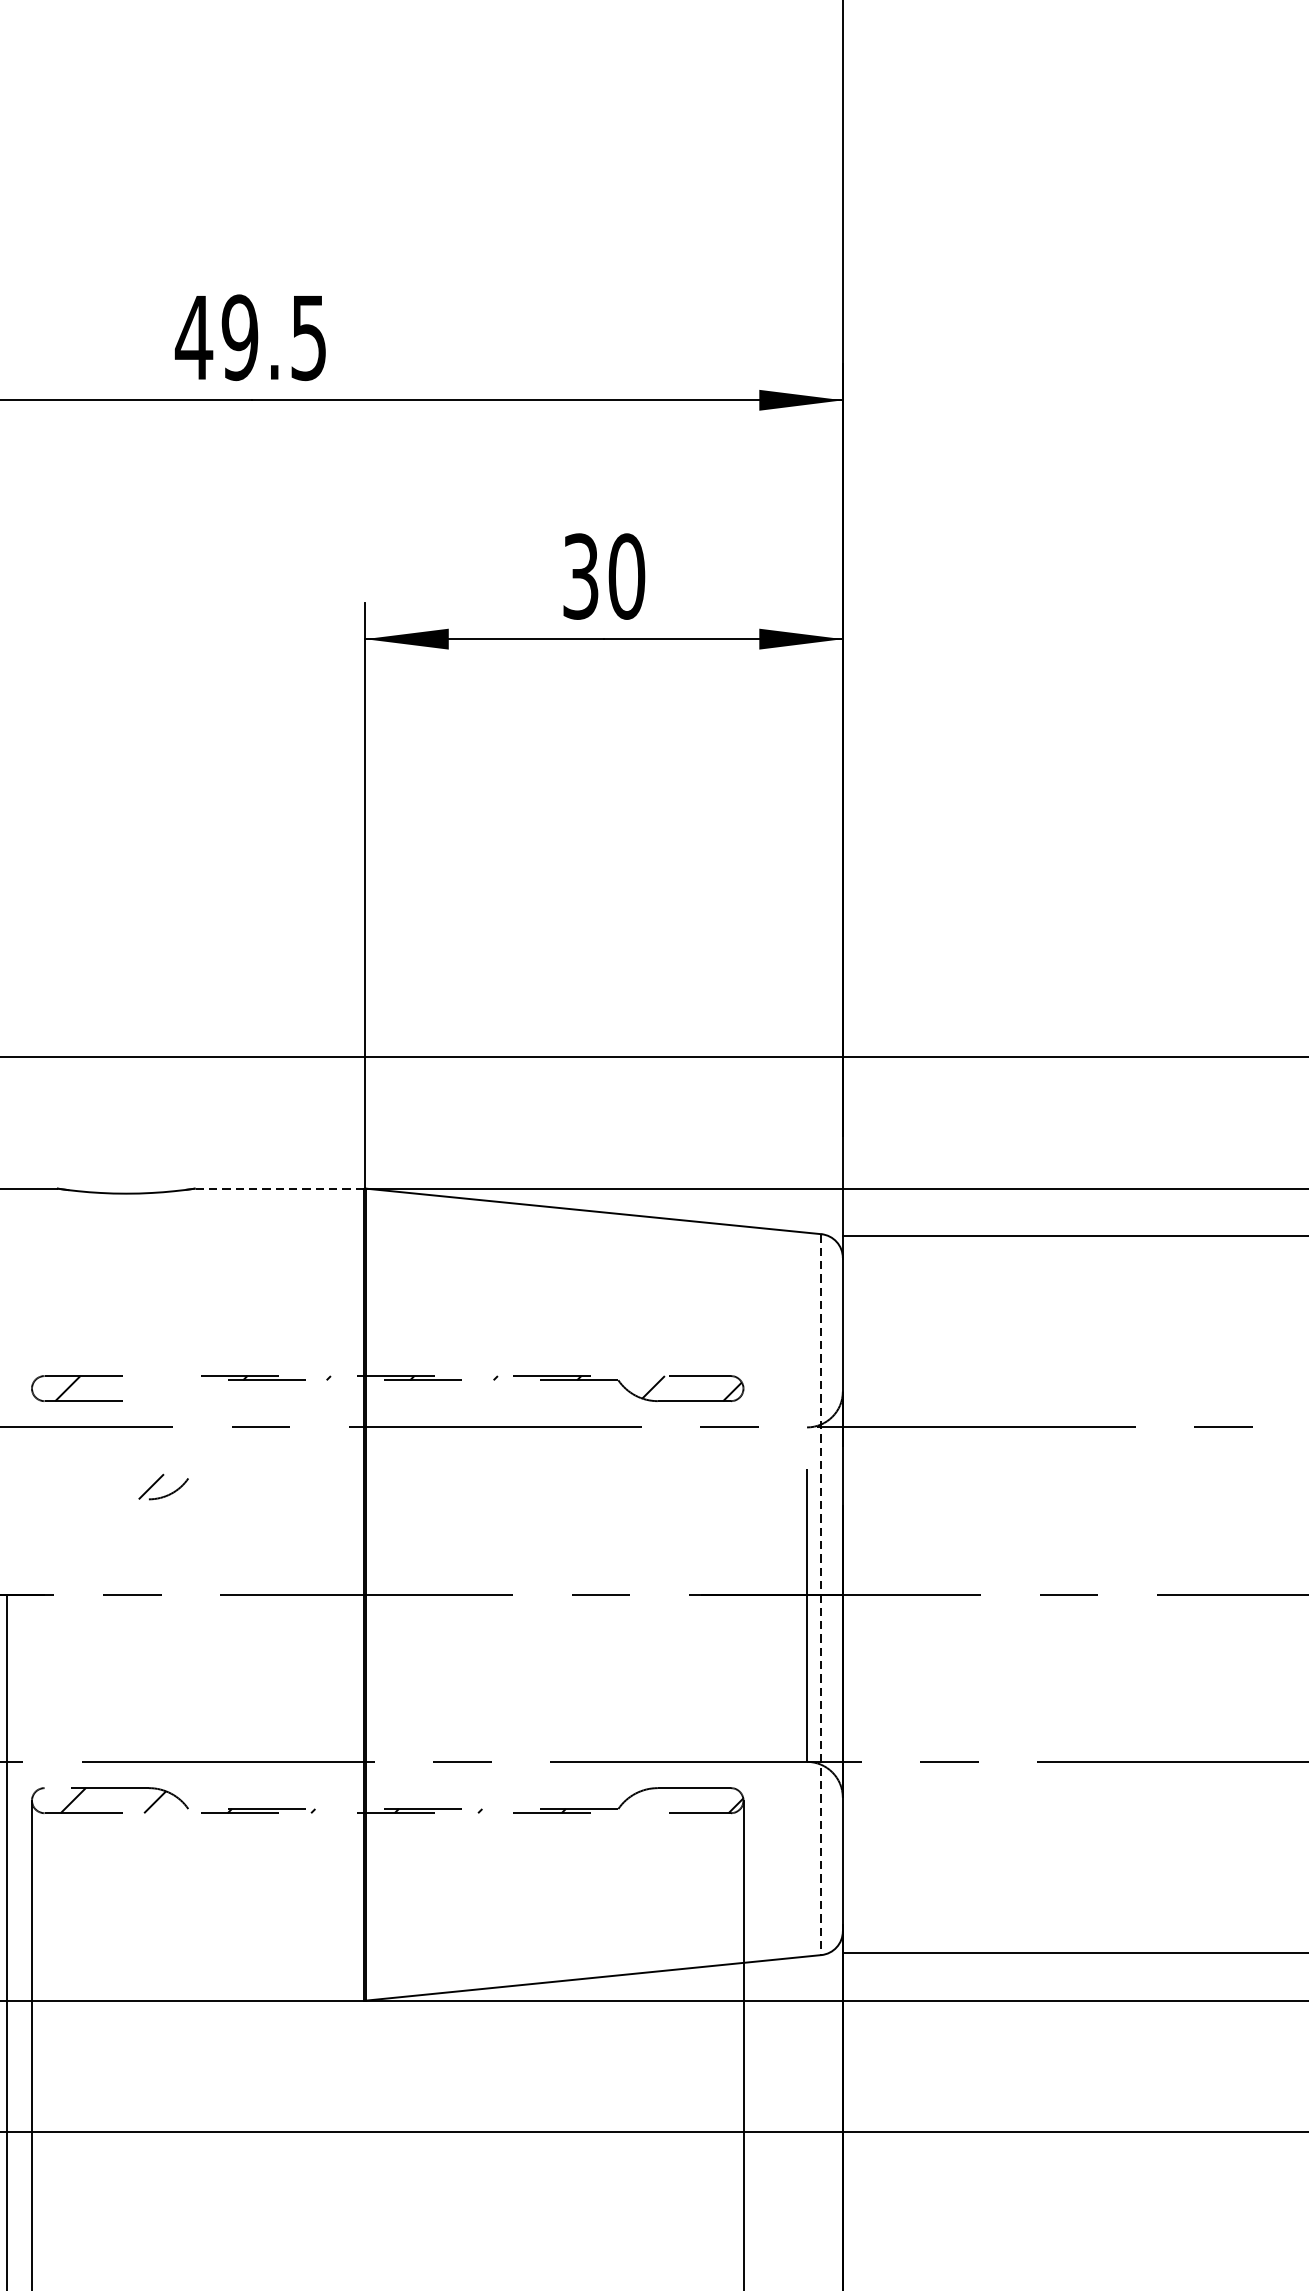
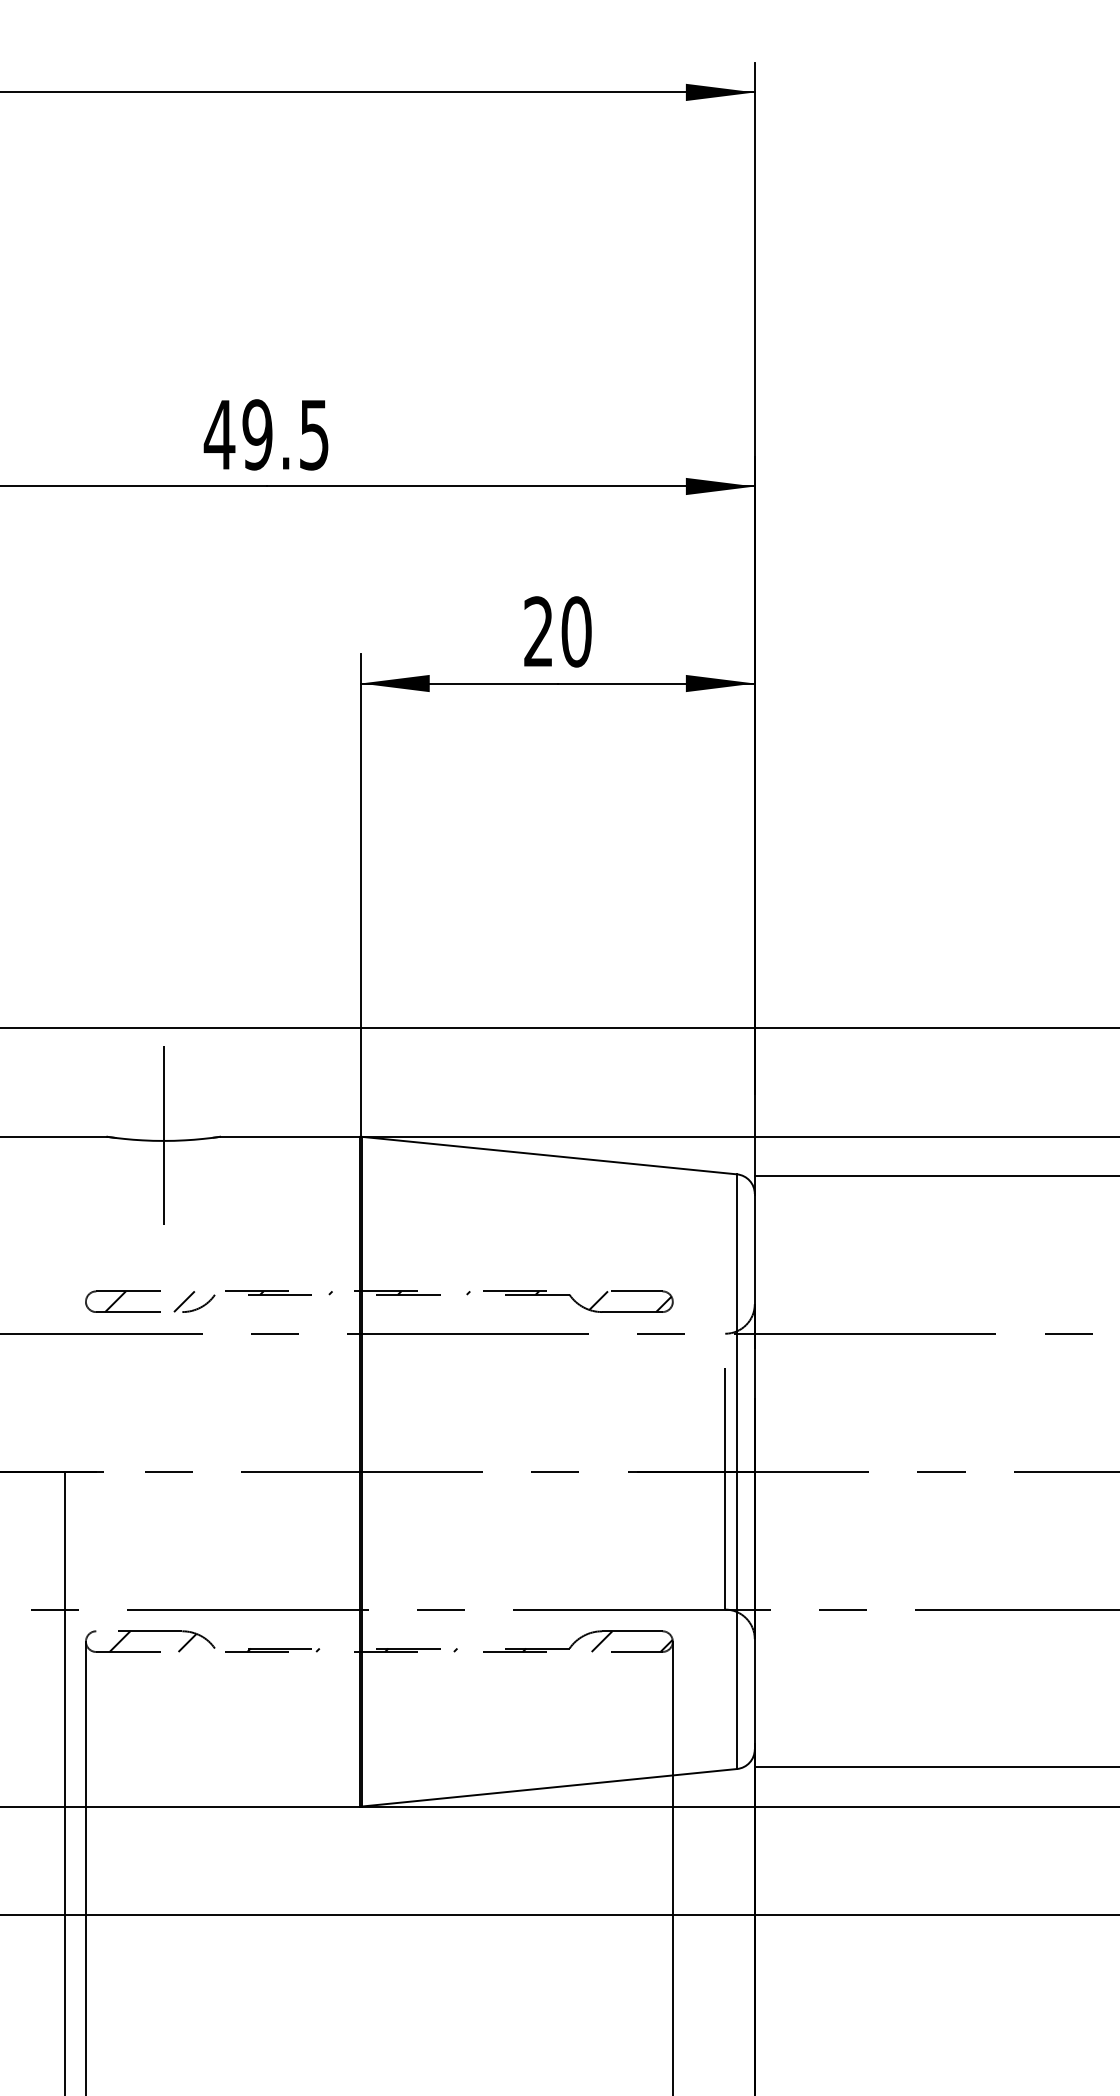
text: (580, 576) -> (538, 631), 30 -> 20
line: (126, 1187) -> (163, 1135), added
line: (279, 1188) -> (290, 1136), dashed -> solid
part: (163, 1486) -> (194, 1301), moved
line: (821, 1595) -> (737, 1472), dashed -> solid
line: (657, 1800) -> (601, 1641), added

